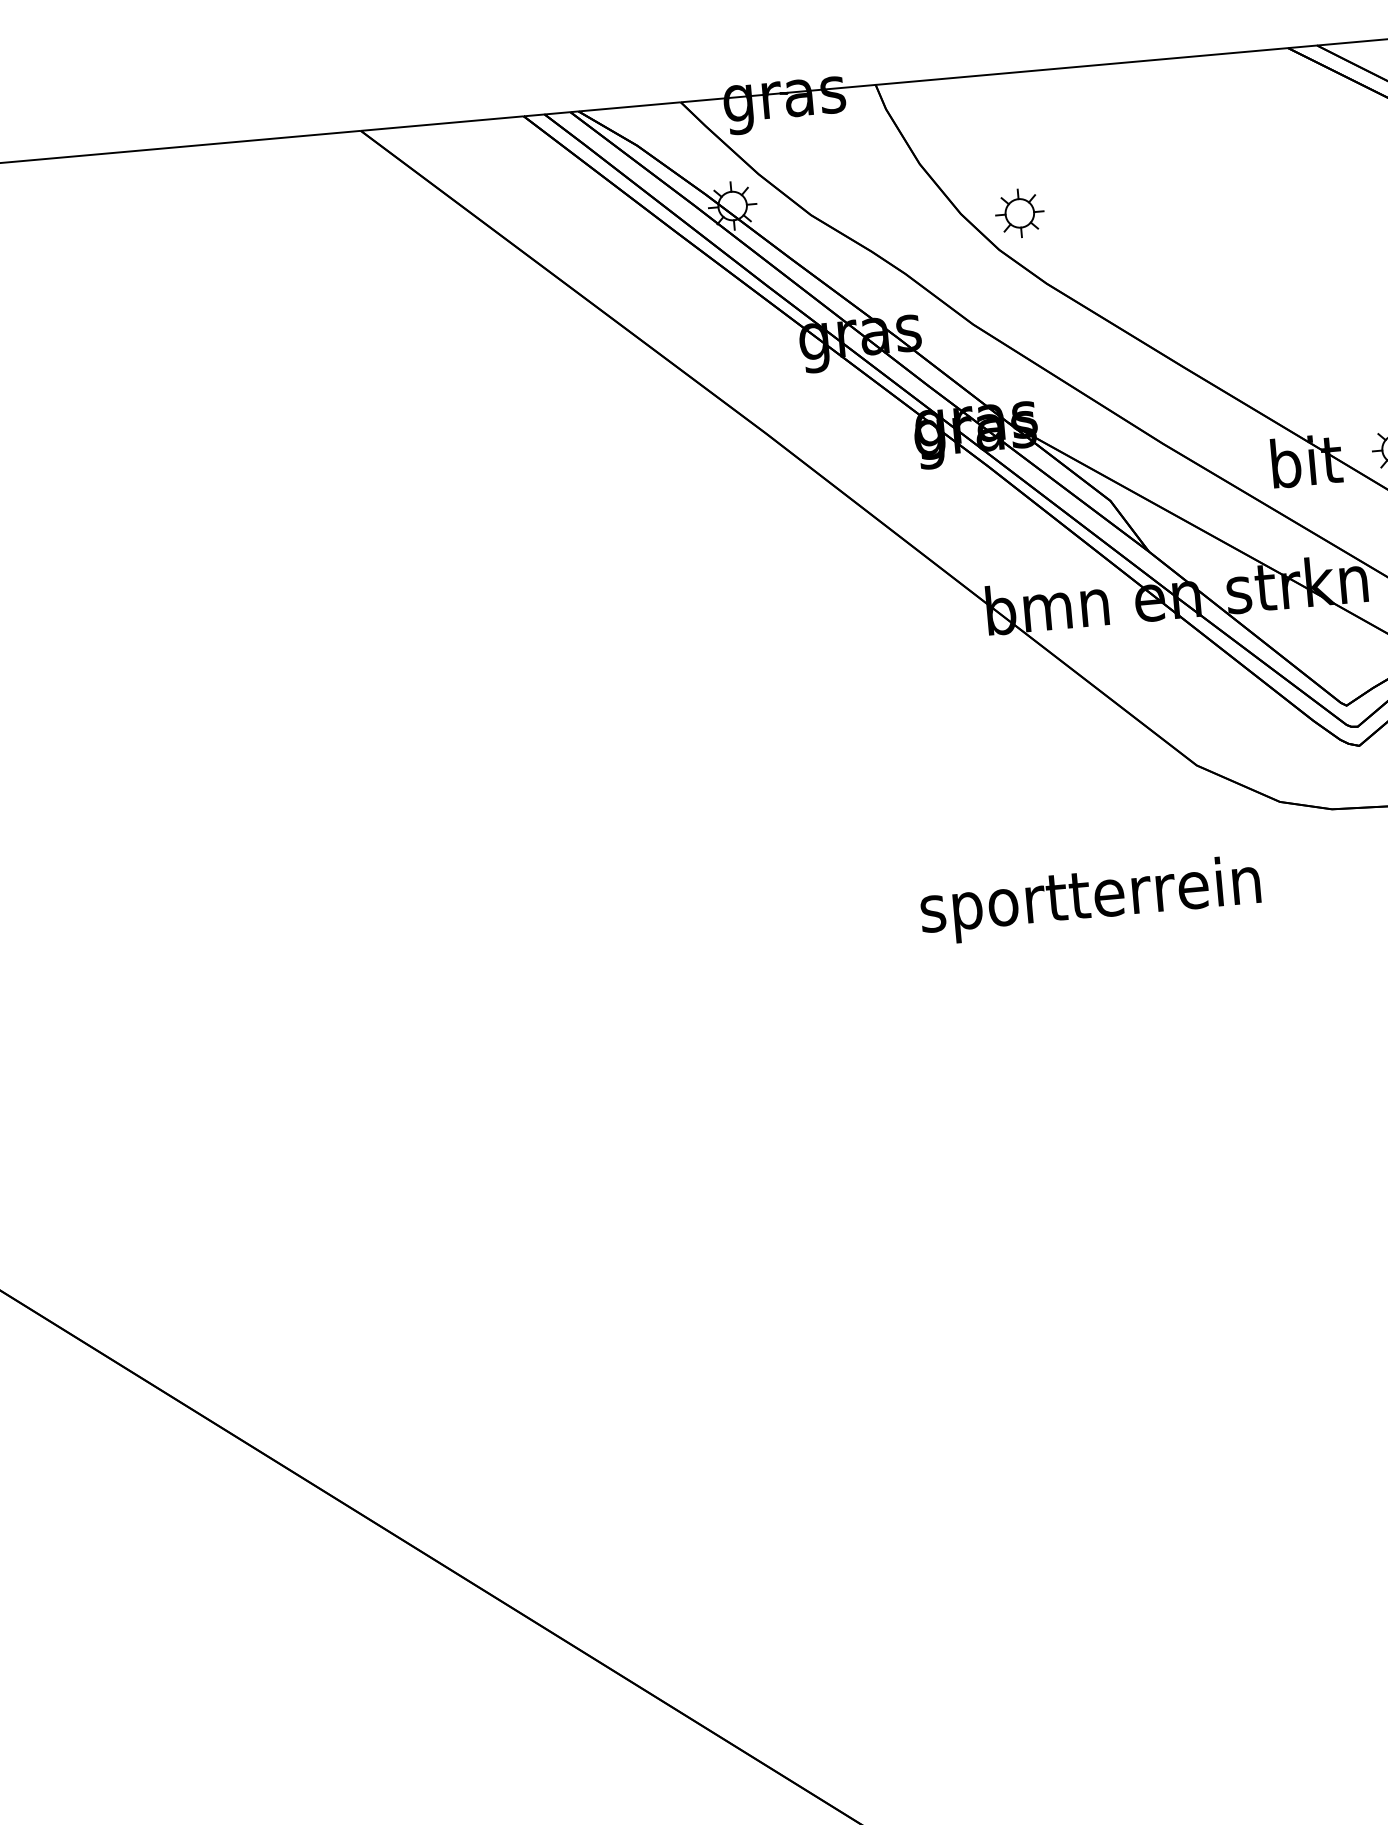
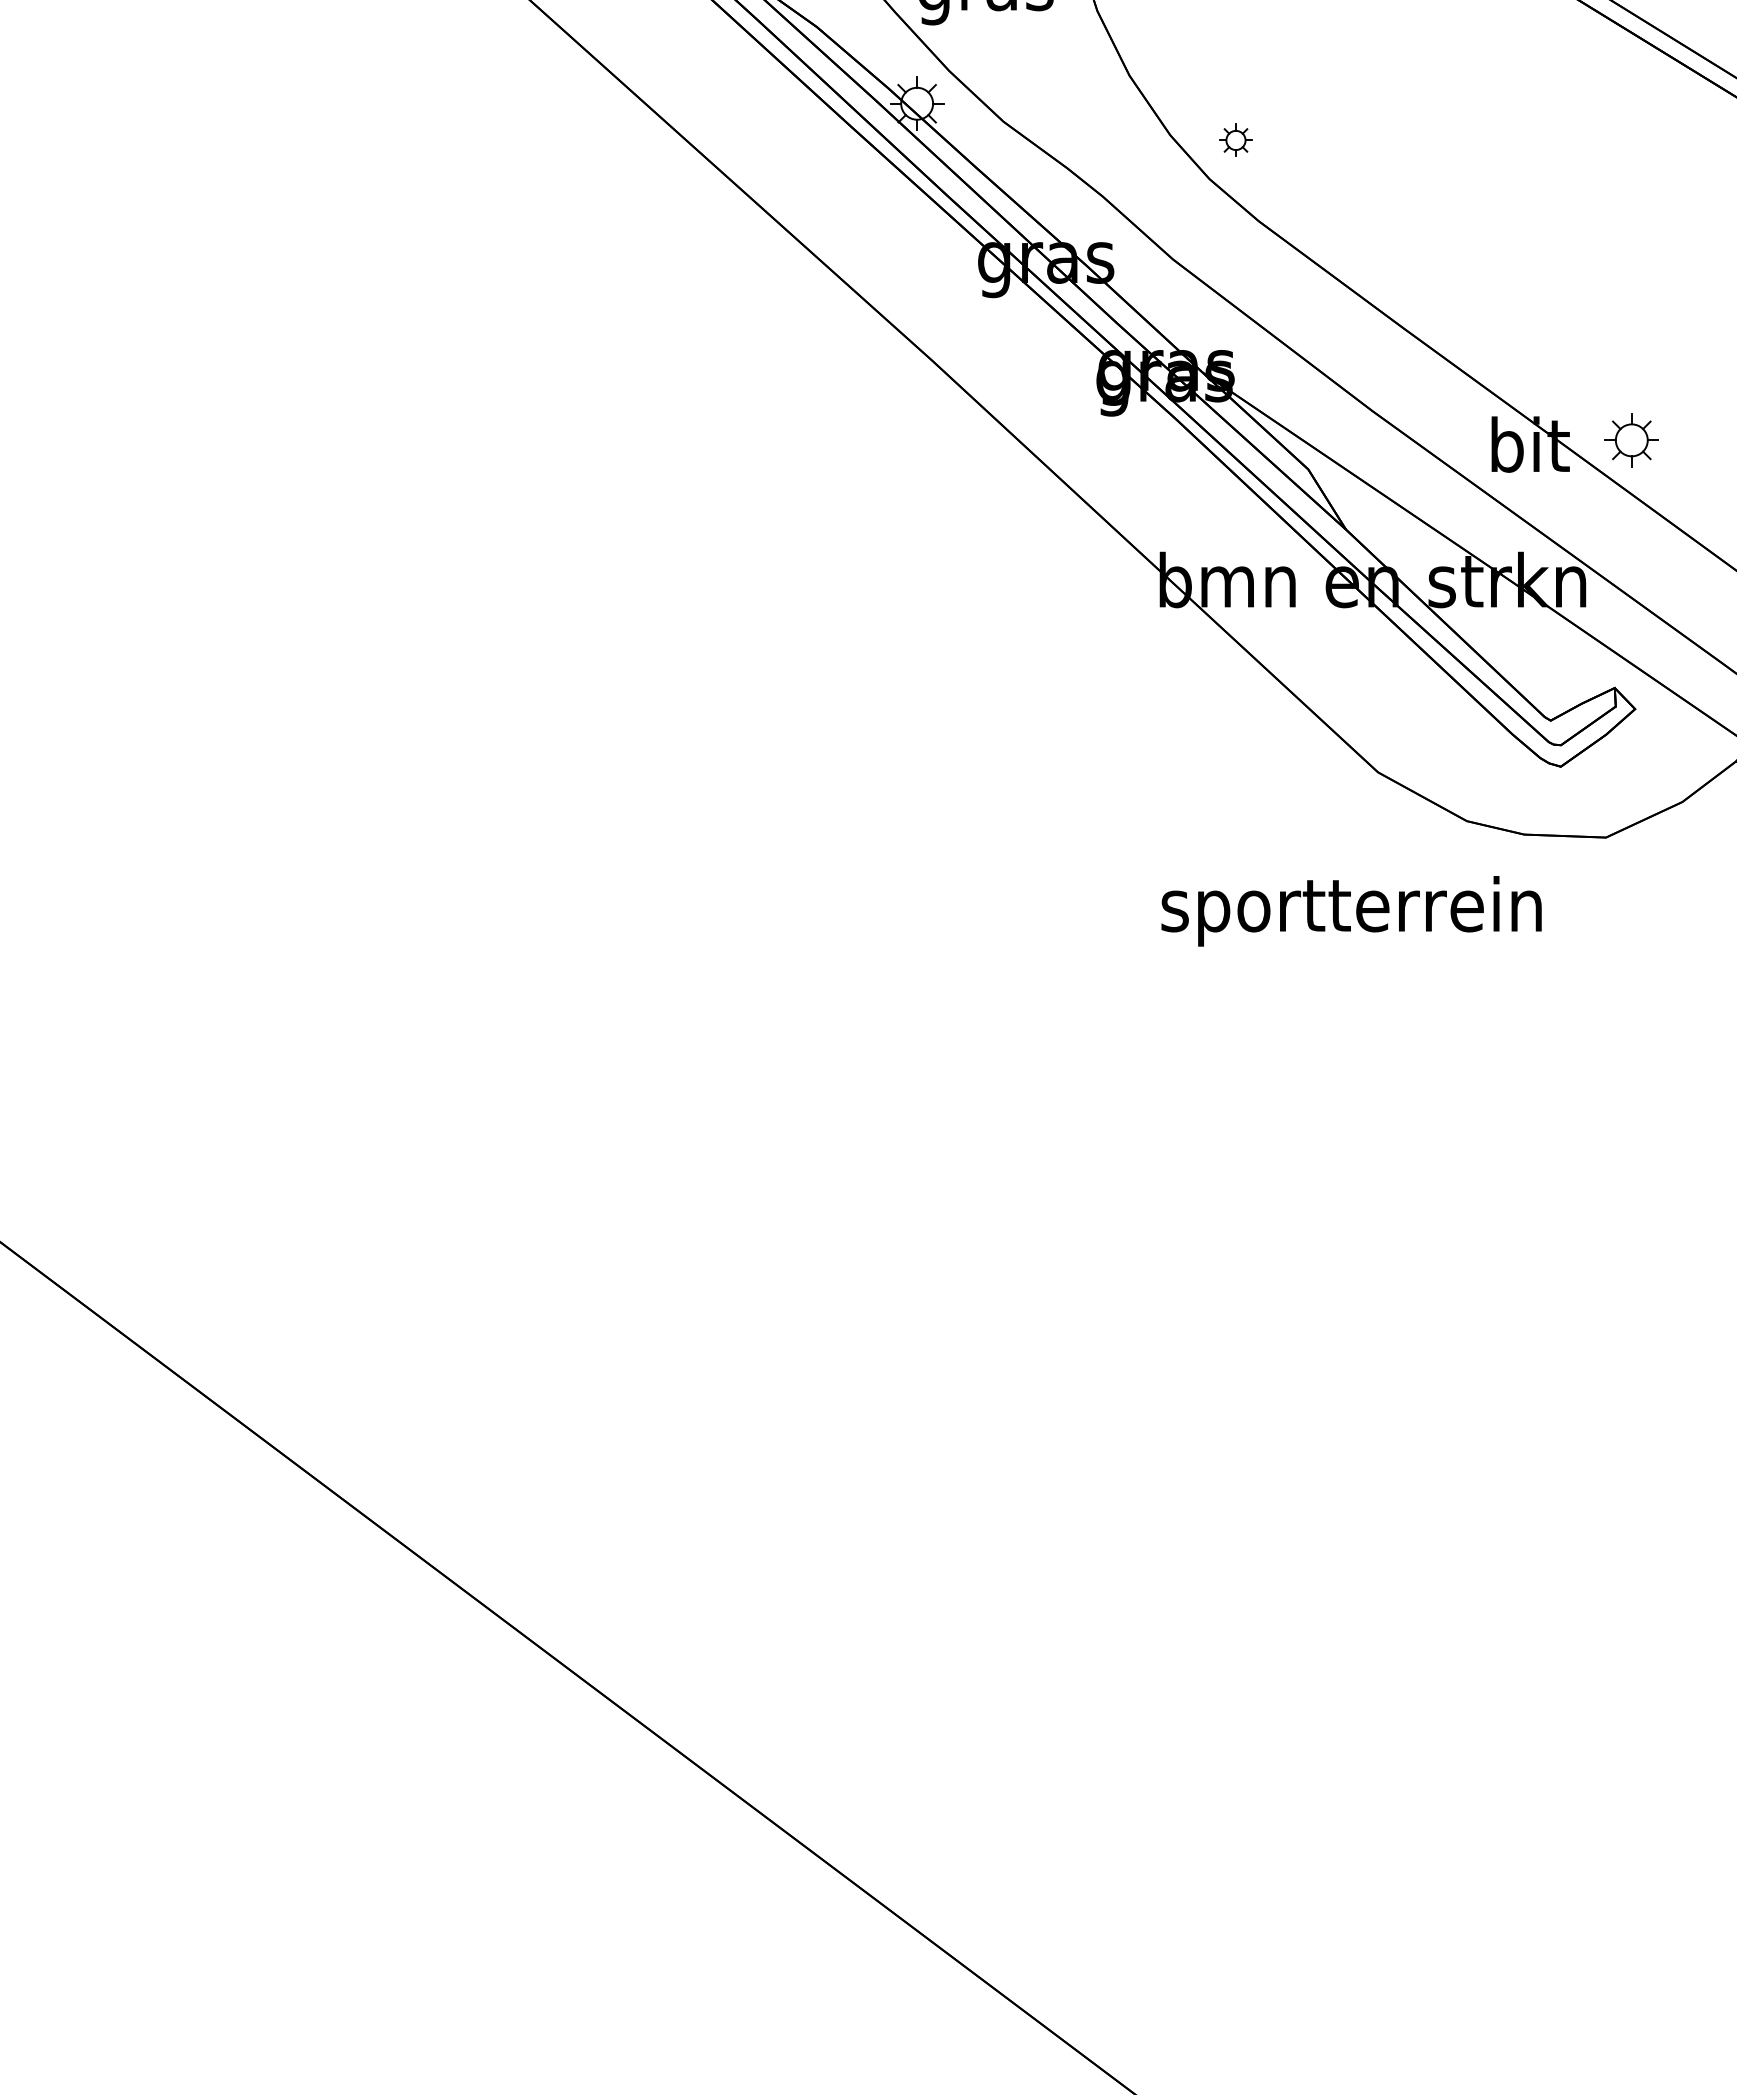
part: (1019, 213) -> (1235, 140), size x0.6
text: (1090, 899) -> (1351, 911), moved

